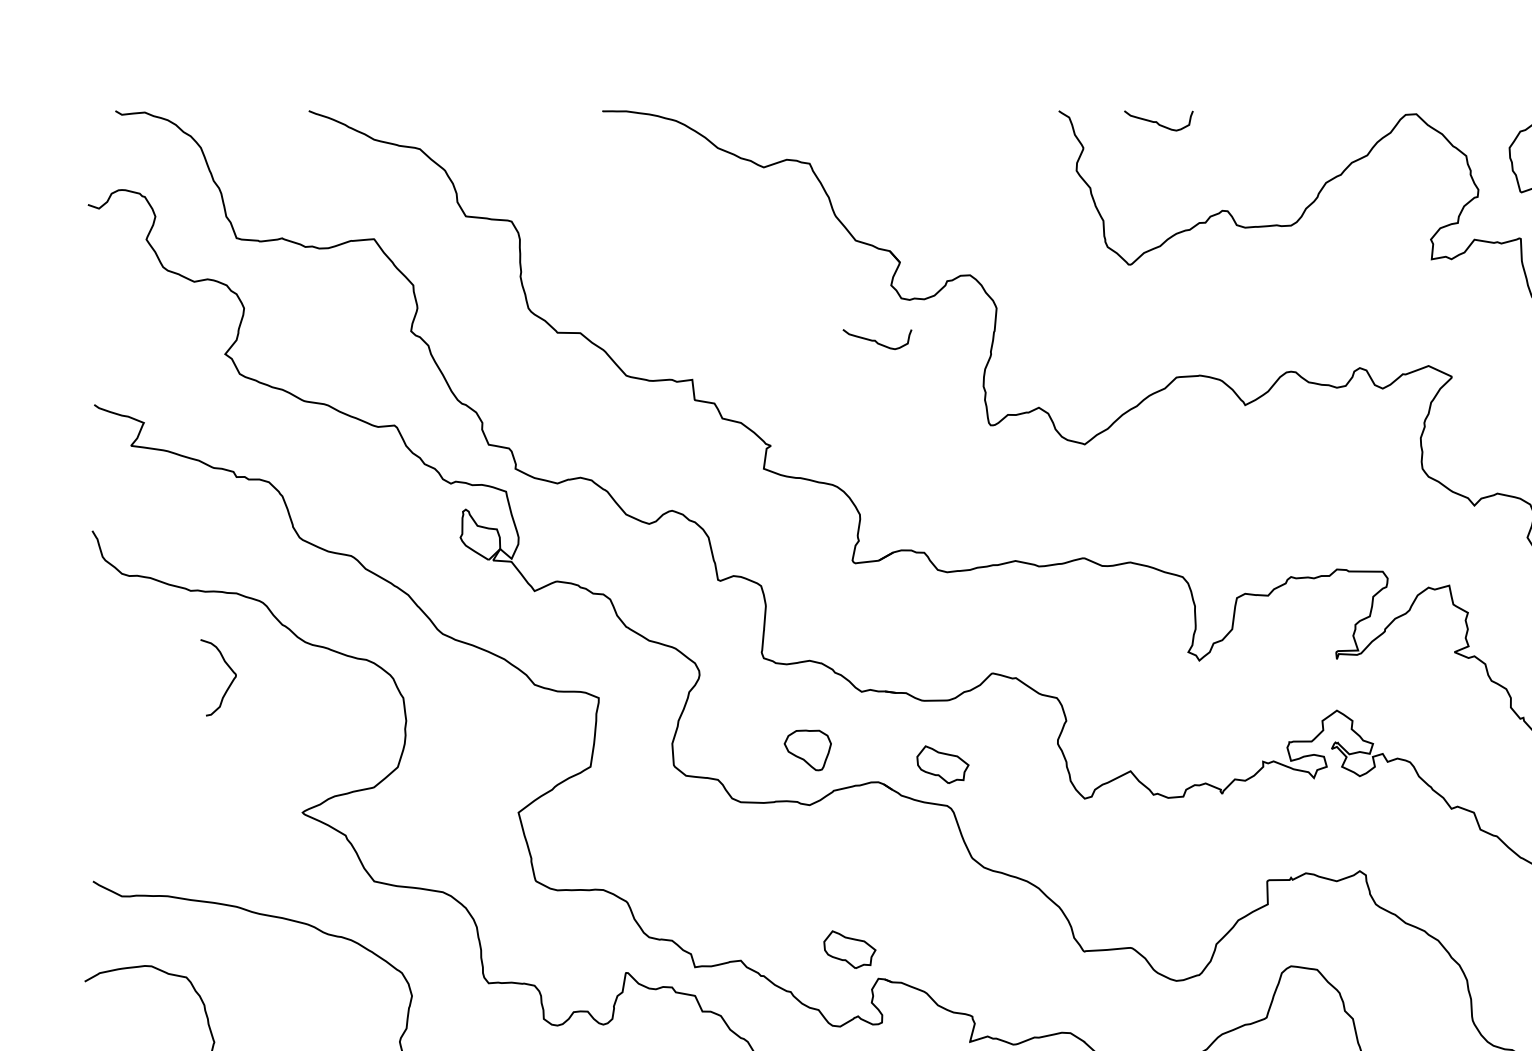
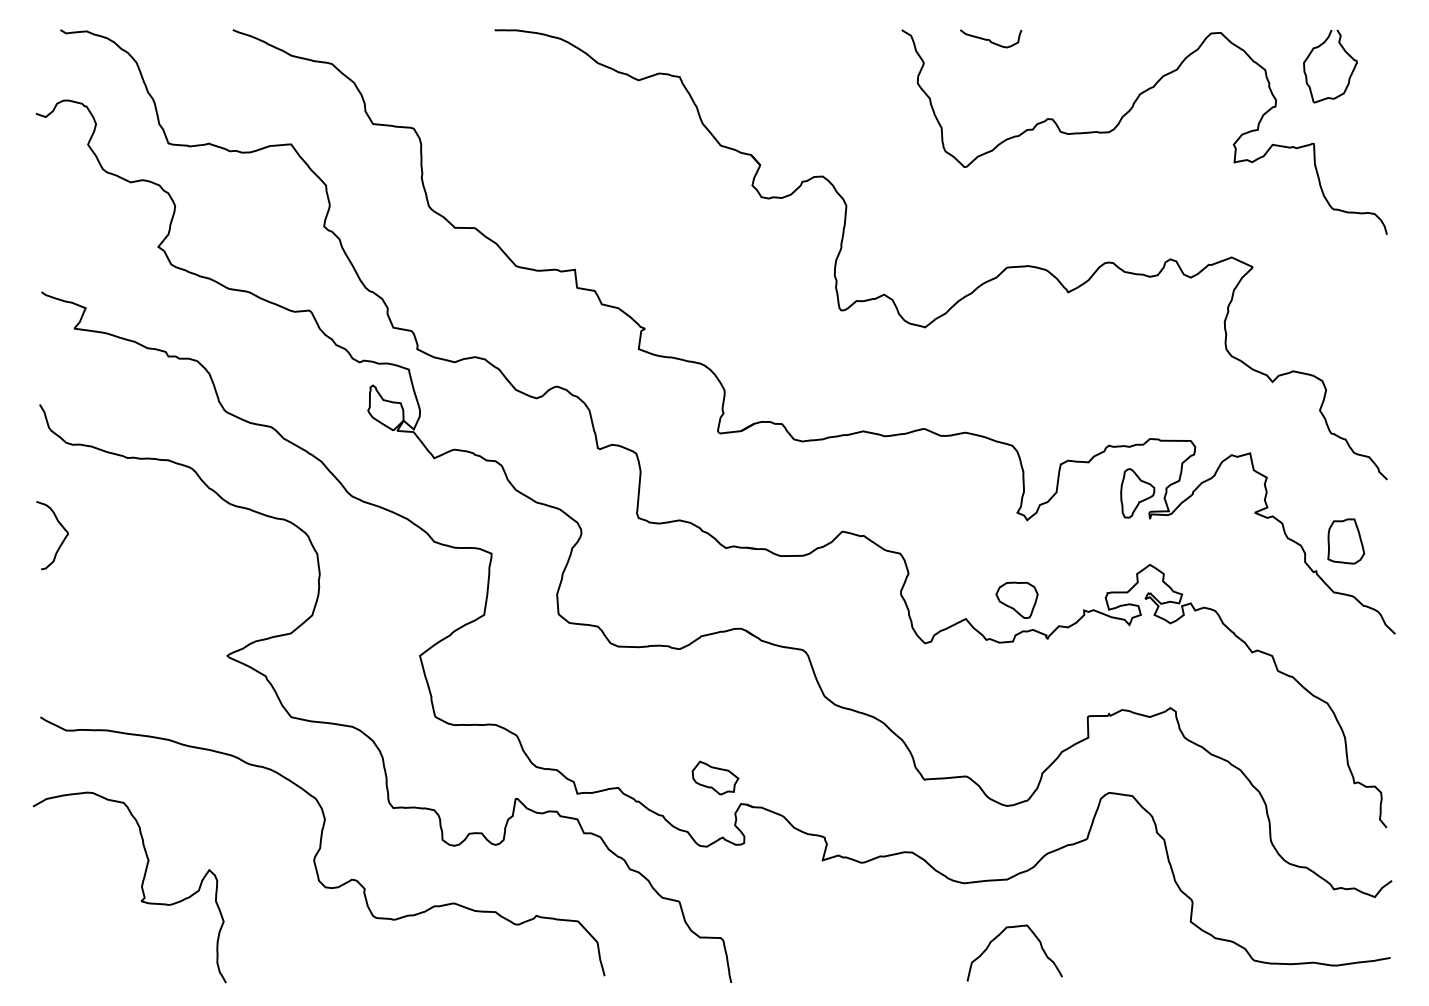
curve: (875, 340) -> (738, 234), removed
part: (1322, 630) -> (1137, 493), added
curve: (229, 683) -> (62, 540), moved
part: (807, 749) -> (1016, 599), moved
part: (942, 764) -> (798, 612), removed

